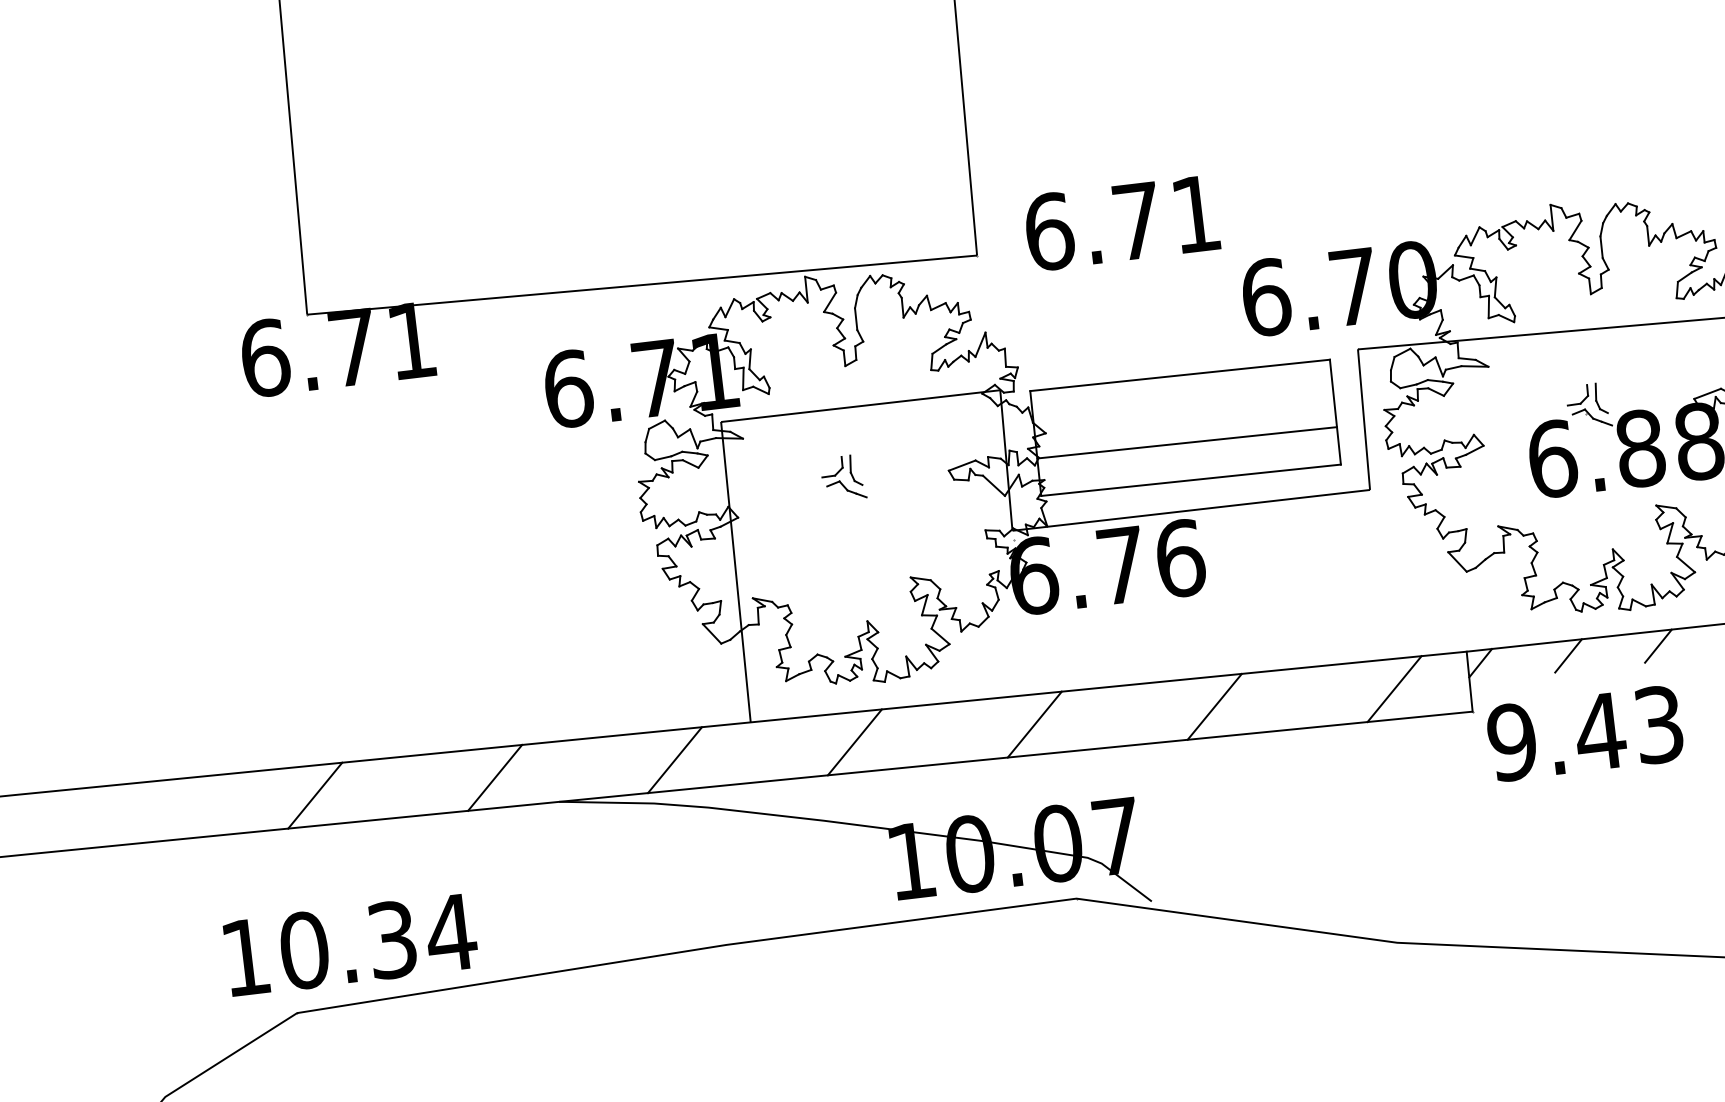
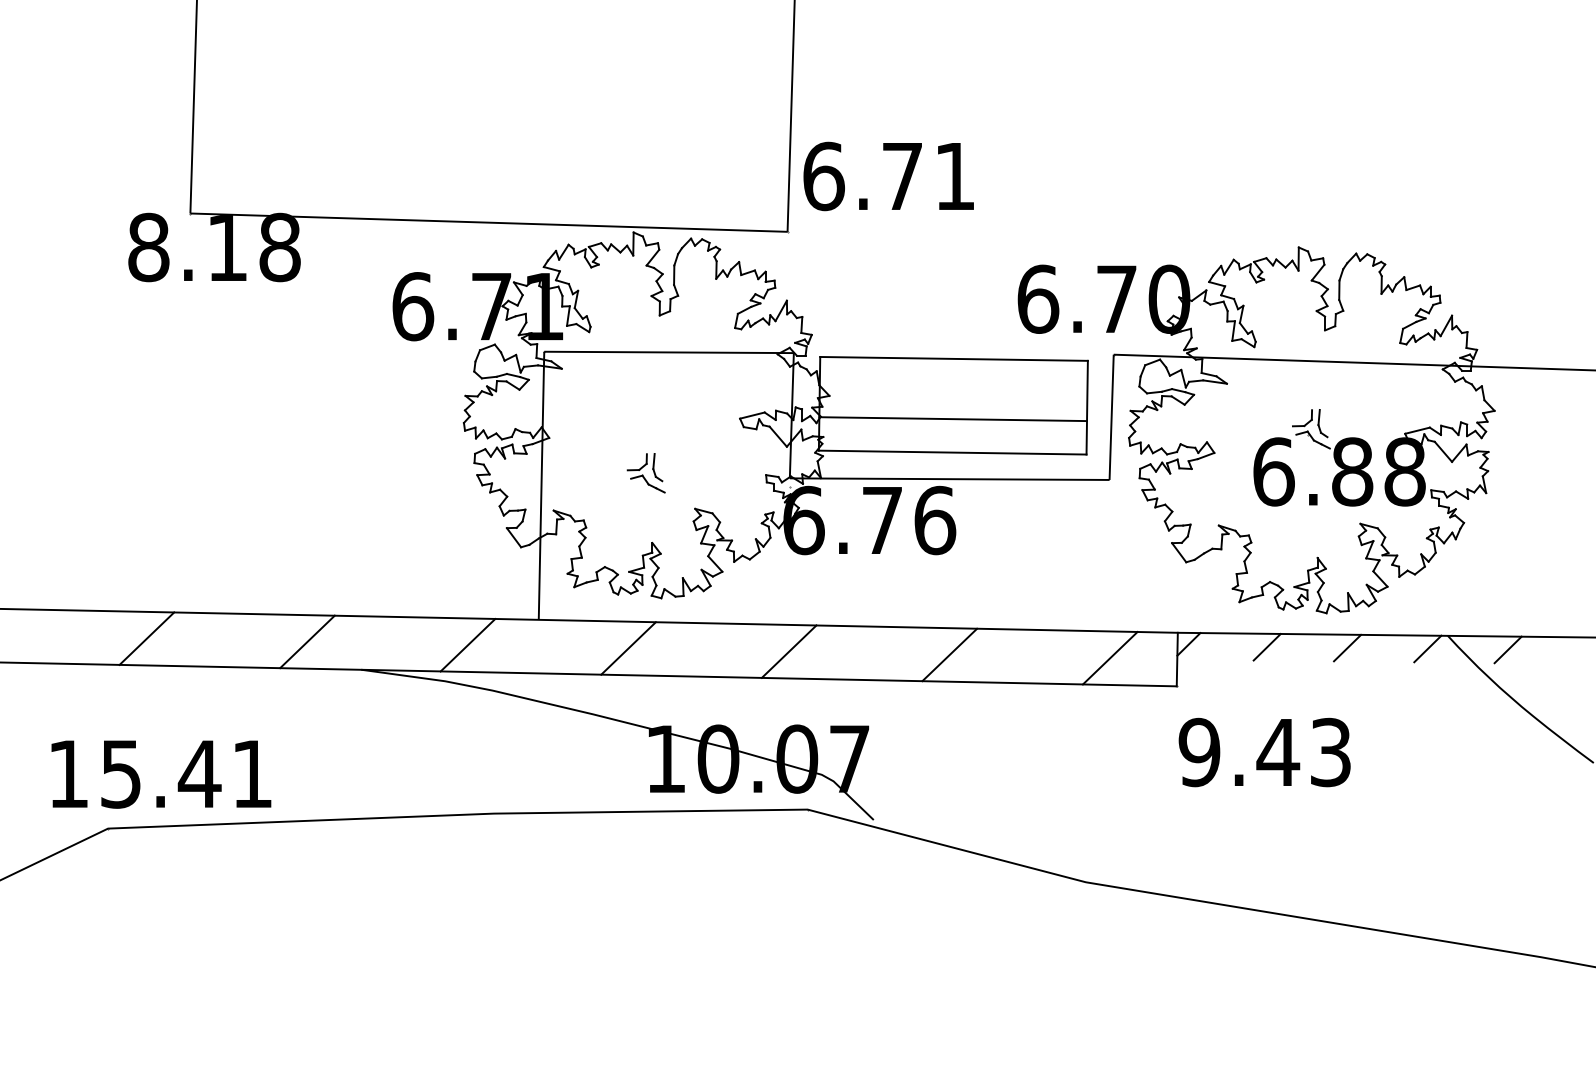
text: (1121, 223) -> (888, 176), moved
text: (338, 349) -> (214, 247), 6.71 -> 8.18
part: (842, 478) -> (645, 473), moved
text: (1584, 733) -> (1264, 752), moved
text: (378, 940) -> (187, 773), 10.34 -> 15.41

